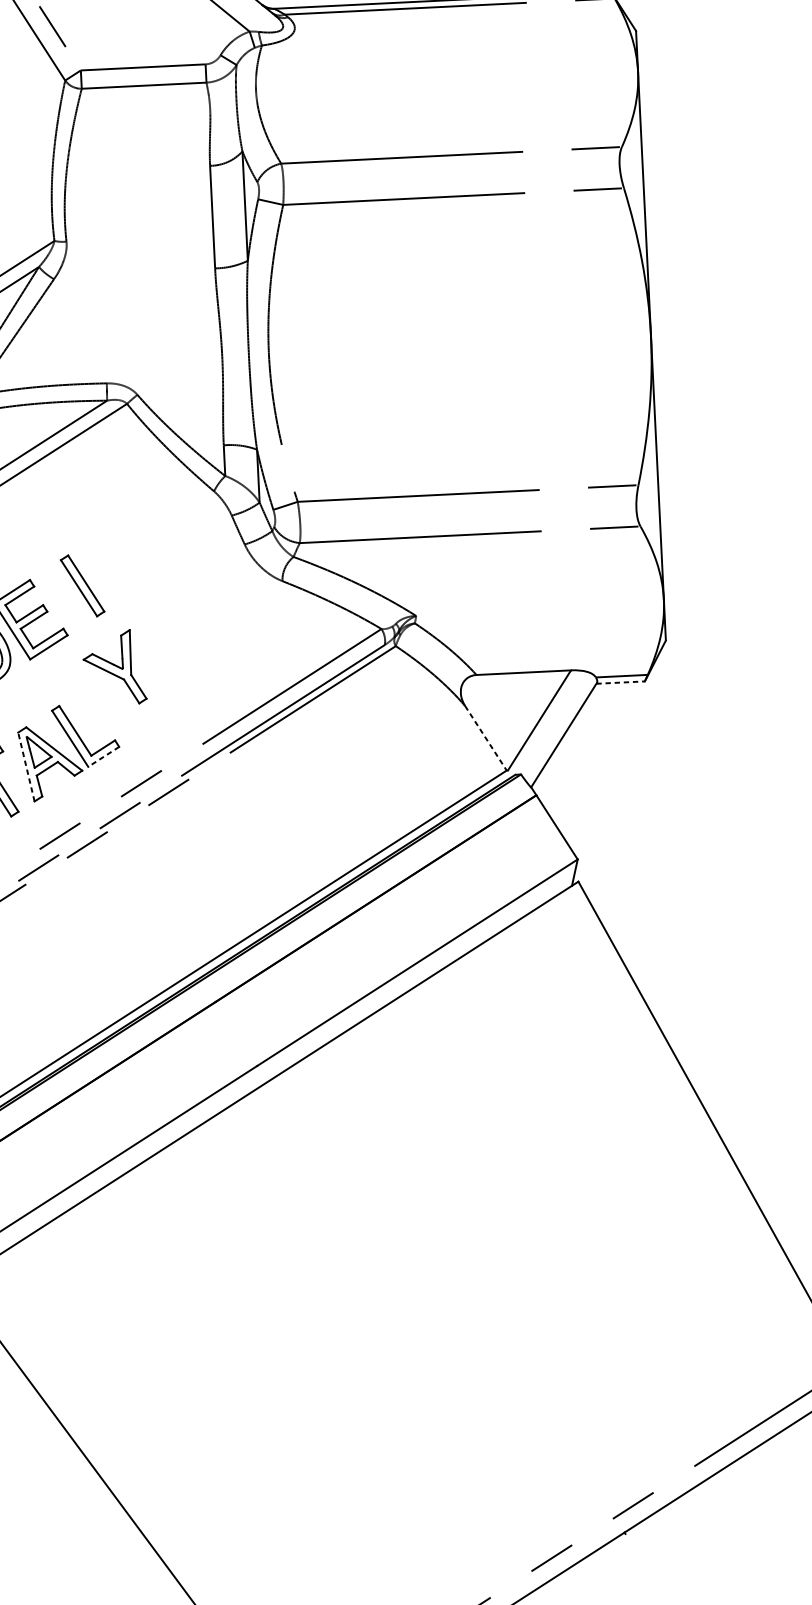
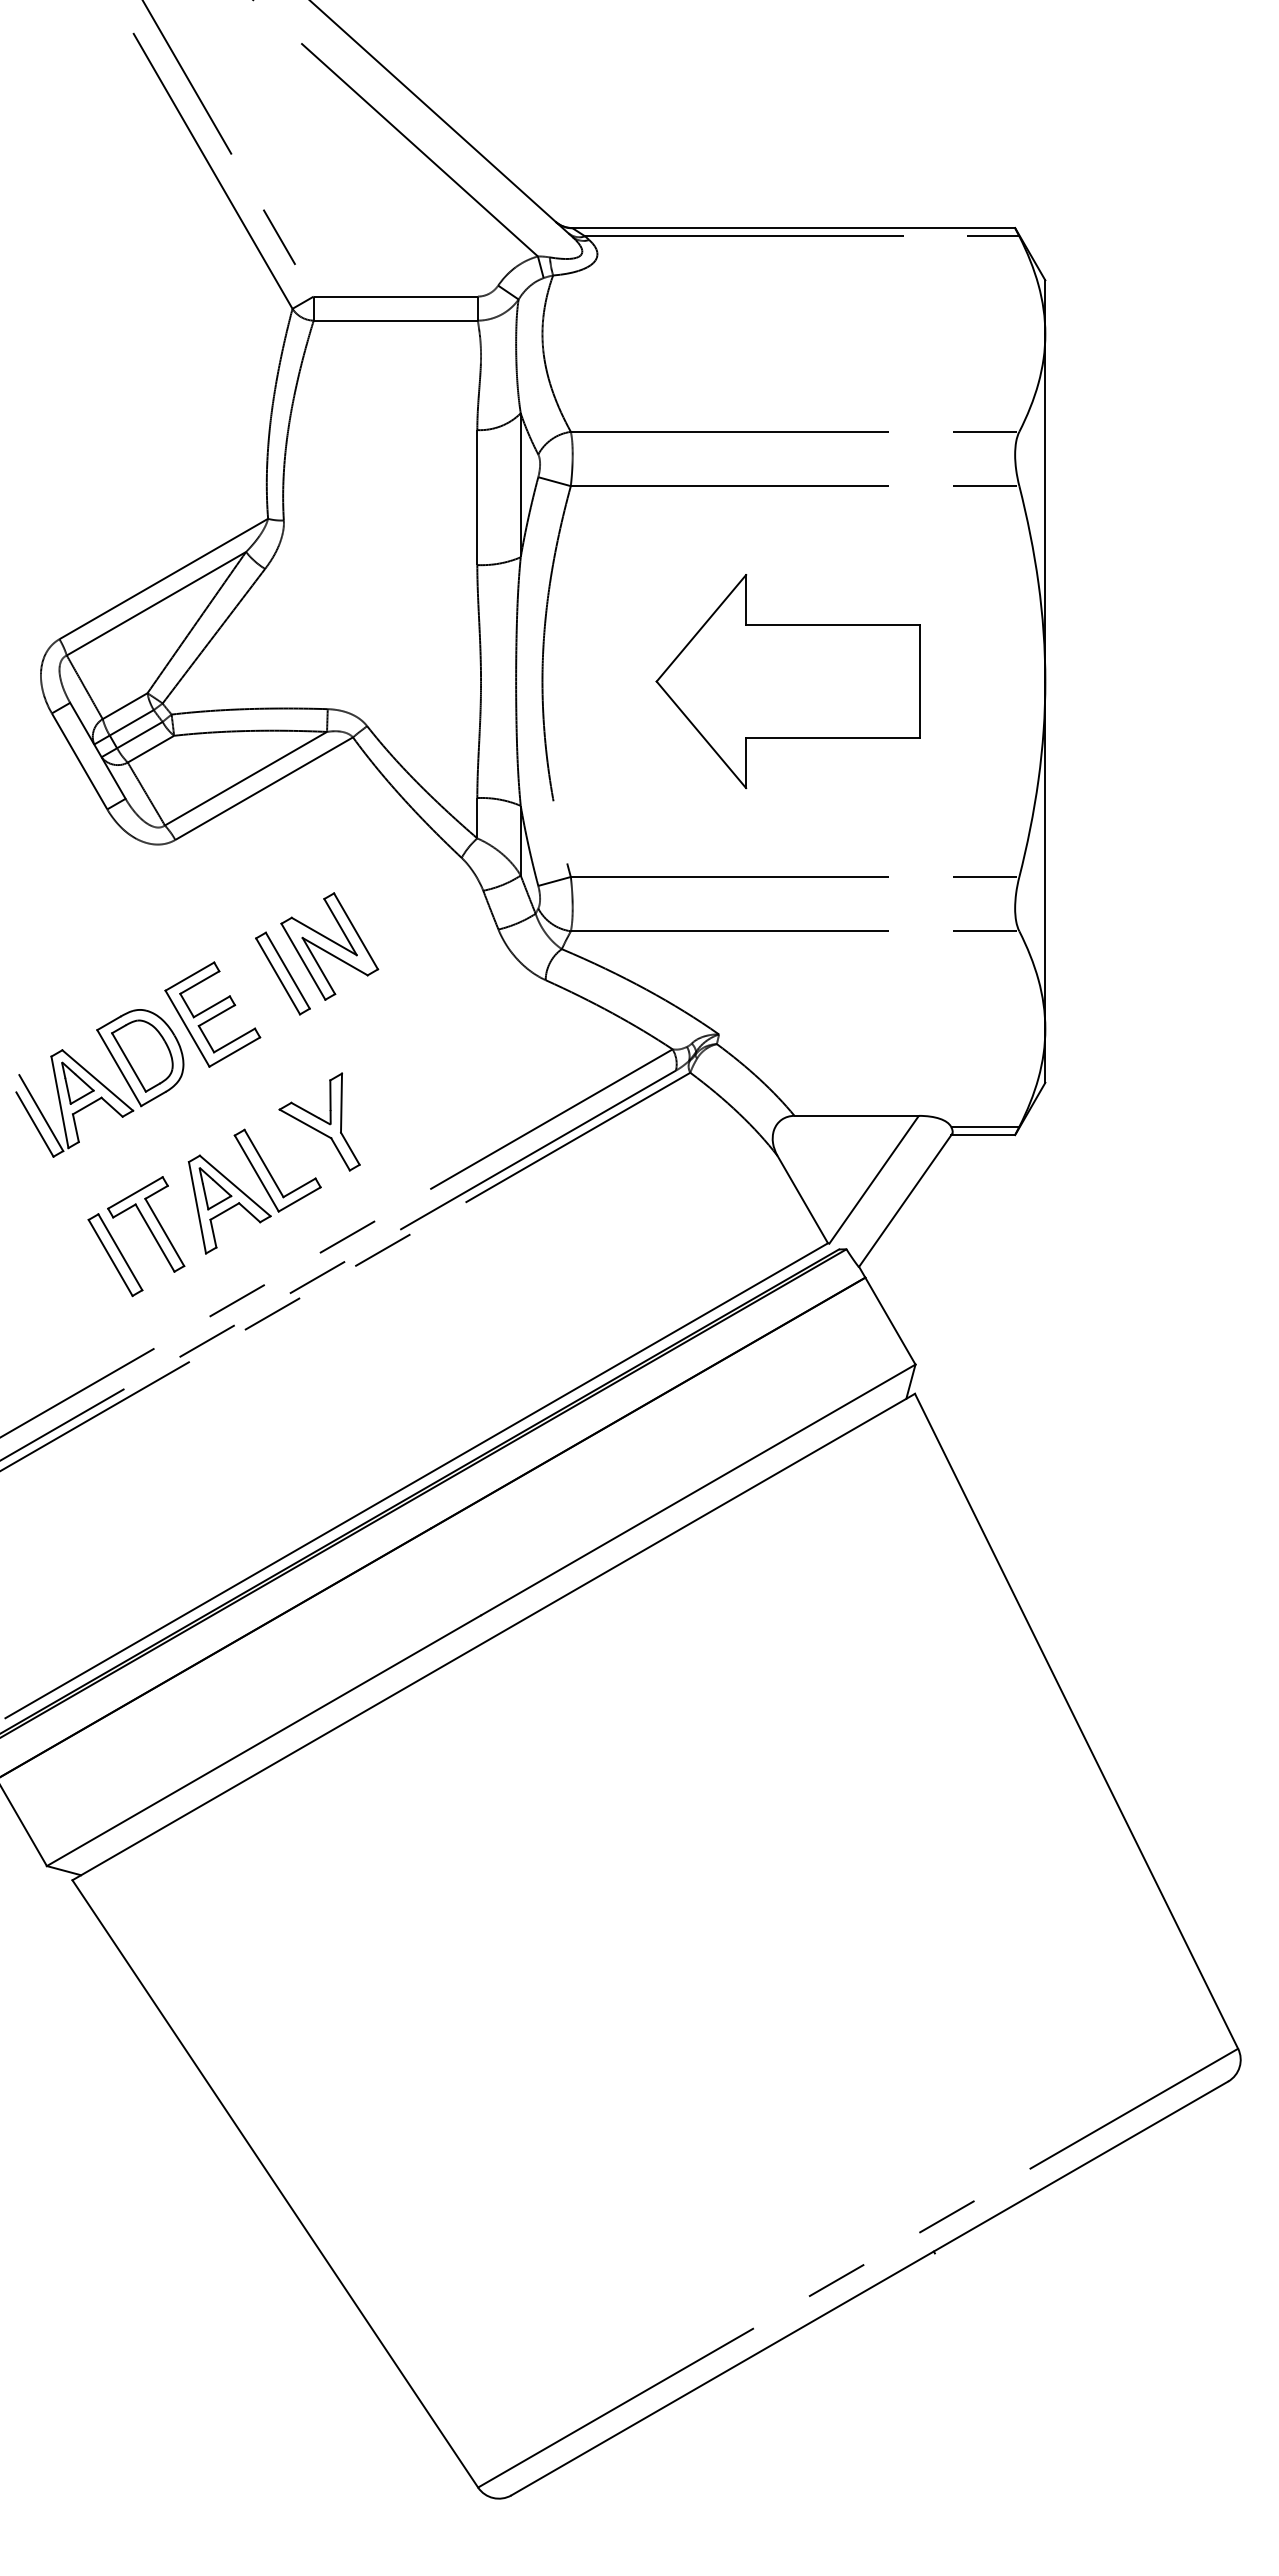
part: (455, 345) -> (787, 681), added
part: (116, 563) -> (329, 946), added
part: (114, 667) -> (319, 1121), moved
line: (620, 682) -> (983, 1135), dashed -> solid
line: (486, 738) -> (803, 1199), dashed -> solid
line: (103, 756) -> (299, 1199), dashed -> solid
line: (26, 766) -> (197, 1207), dashed -> solid

